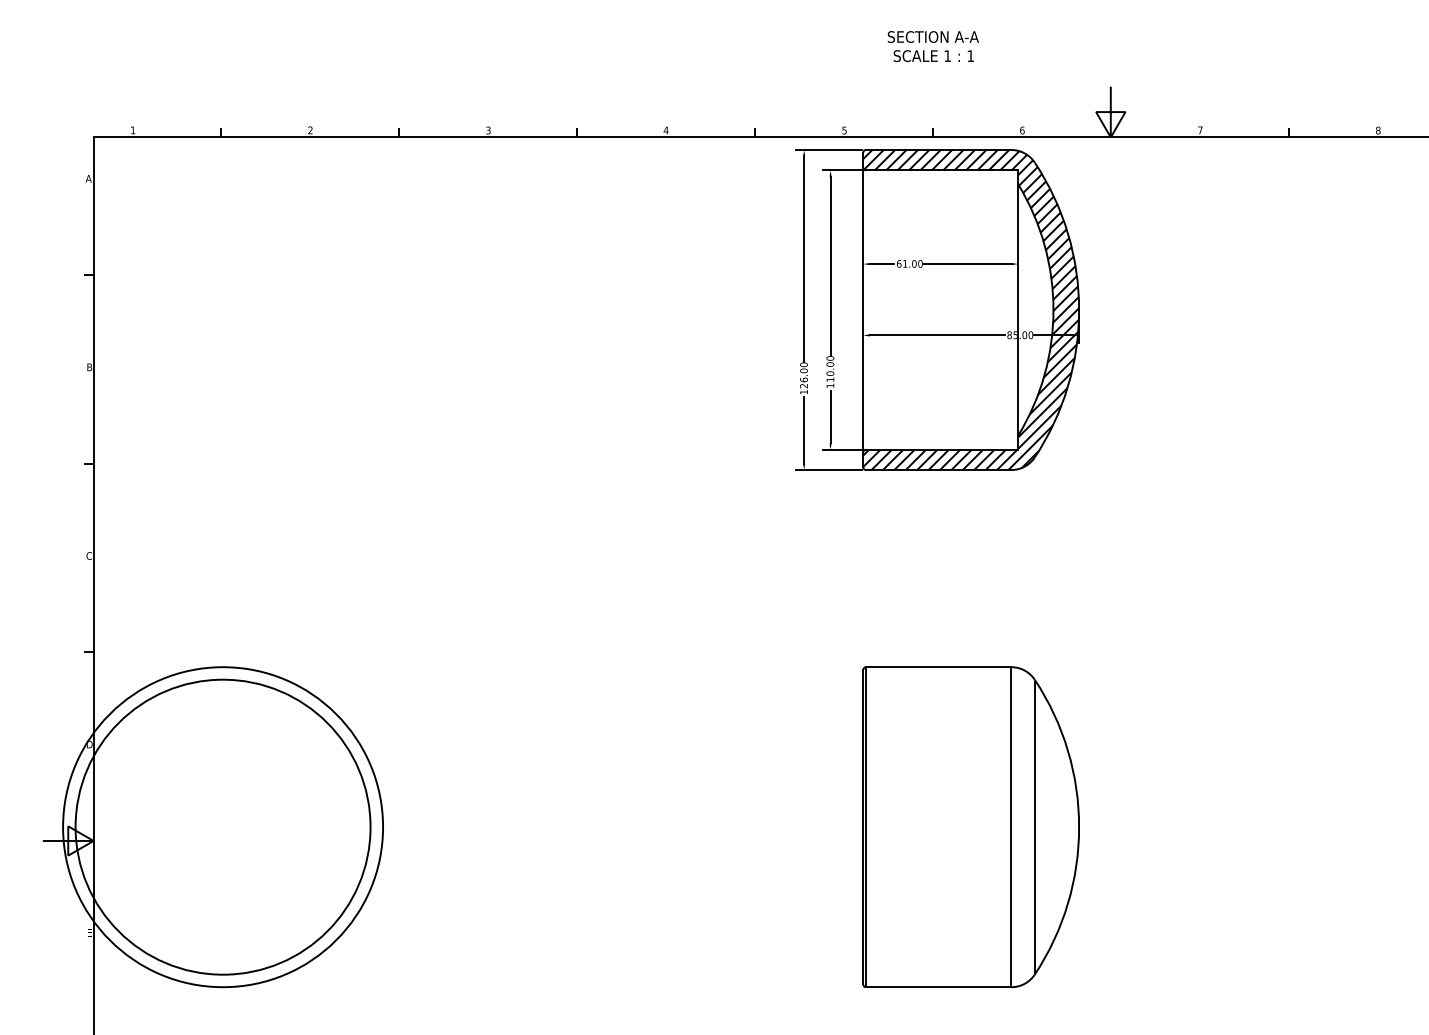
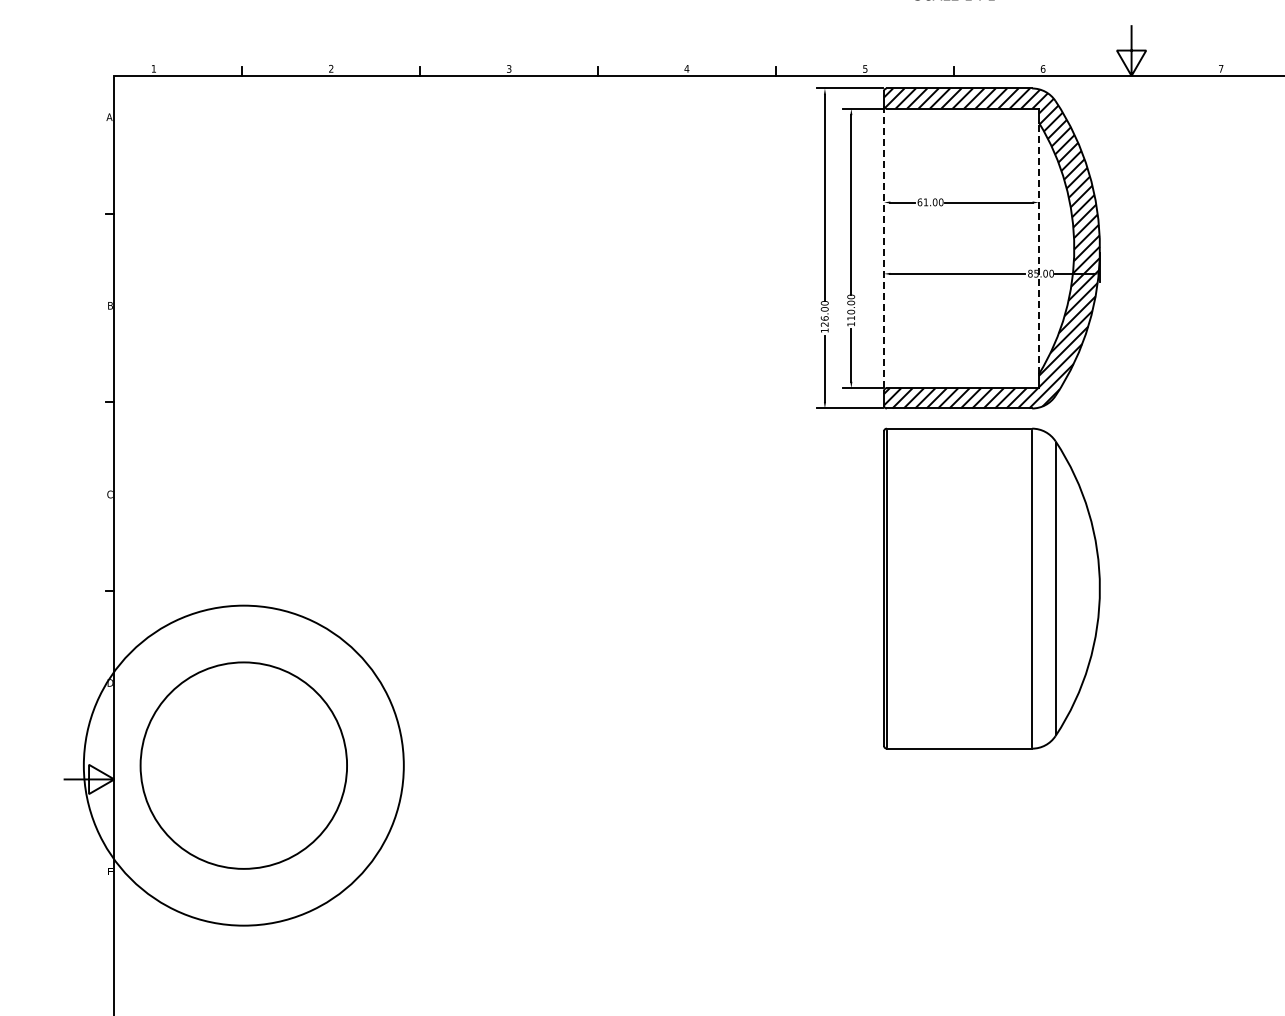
line: (863, 310) -> (884, 248), solid -> dashed
line: (1018, 310) -> (1039, 248), solid -> dashed
circle: (222, 826) -> (243, 764), size x0.7
part: (970, 827) -> (991, 588), moved

